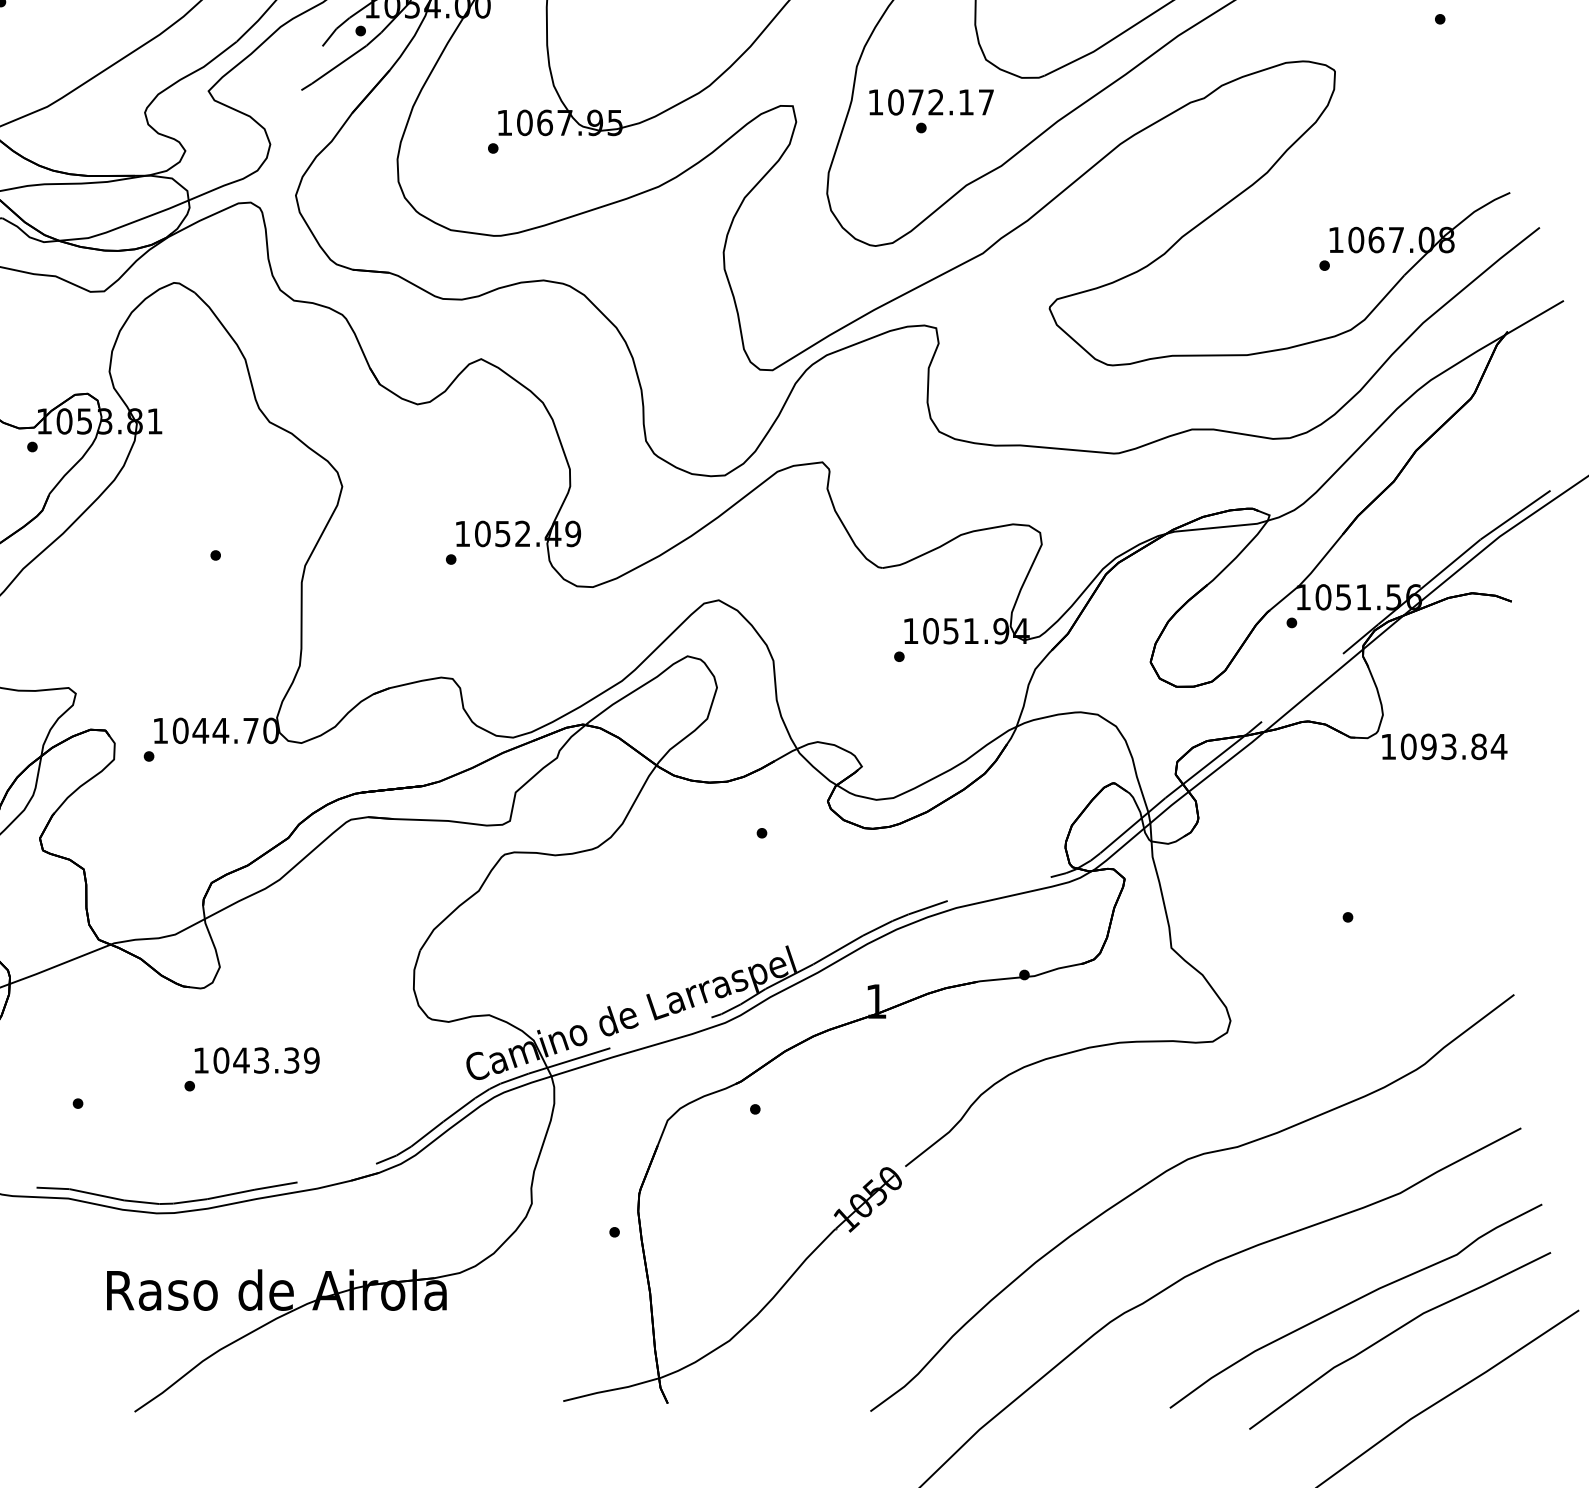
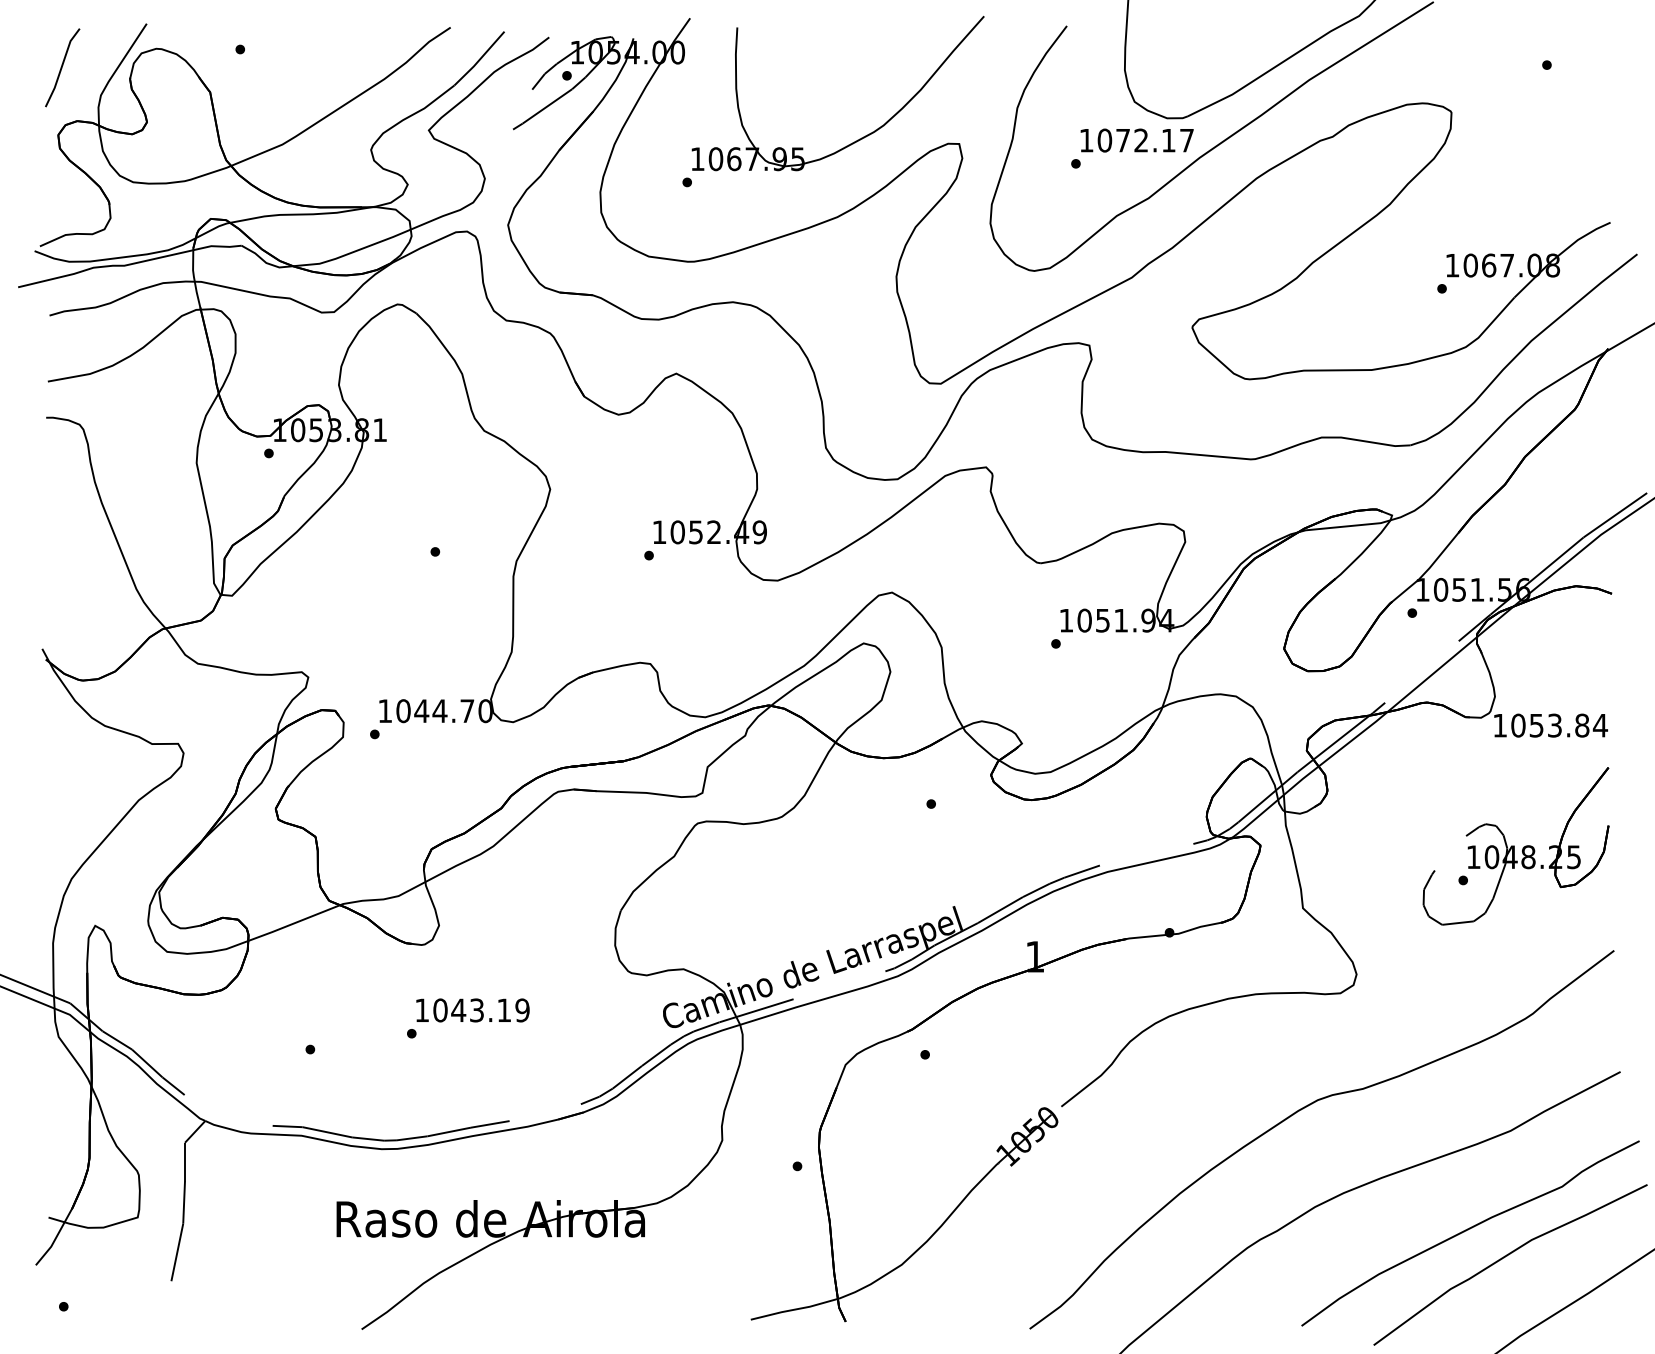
text: (930, 102) -> (1136, 140), moved
text: (1428, 746) -> (1536, 725), 1093.84 -> 1053.84
part: (1405, 879) -> (1515, 846), added
text: (291, 1060) -> (504, 1010), 1043.39 -> 1043.19

